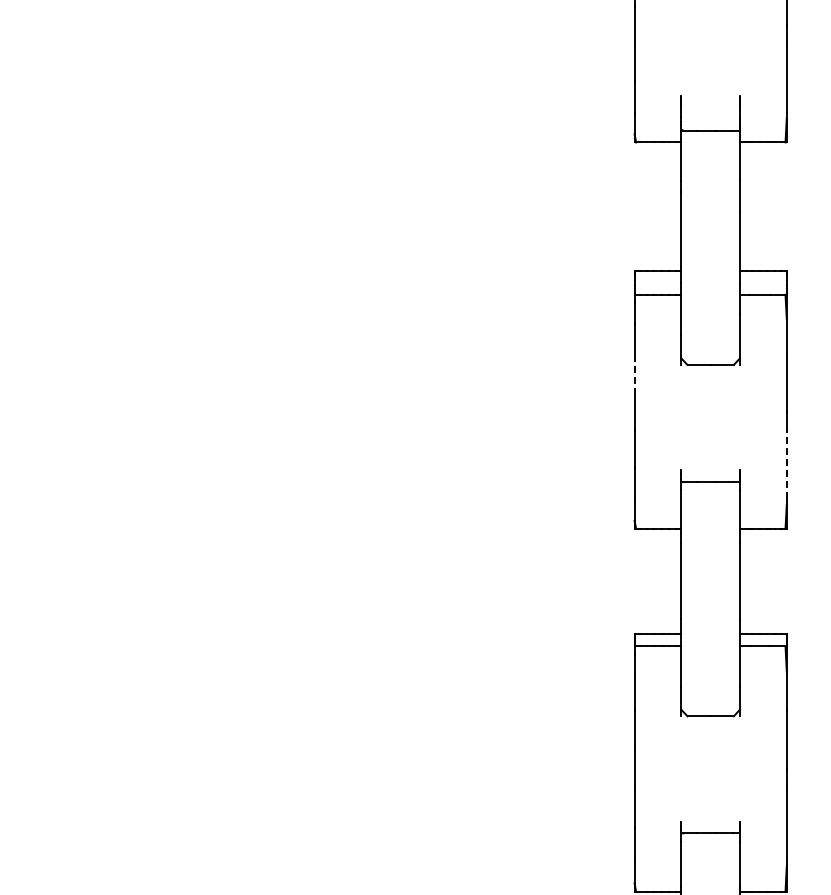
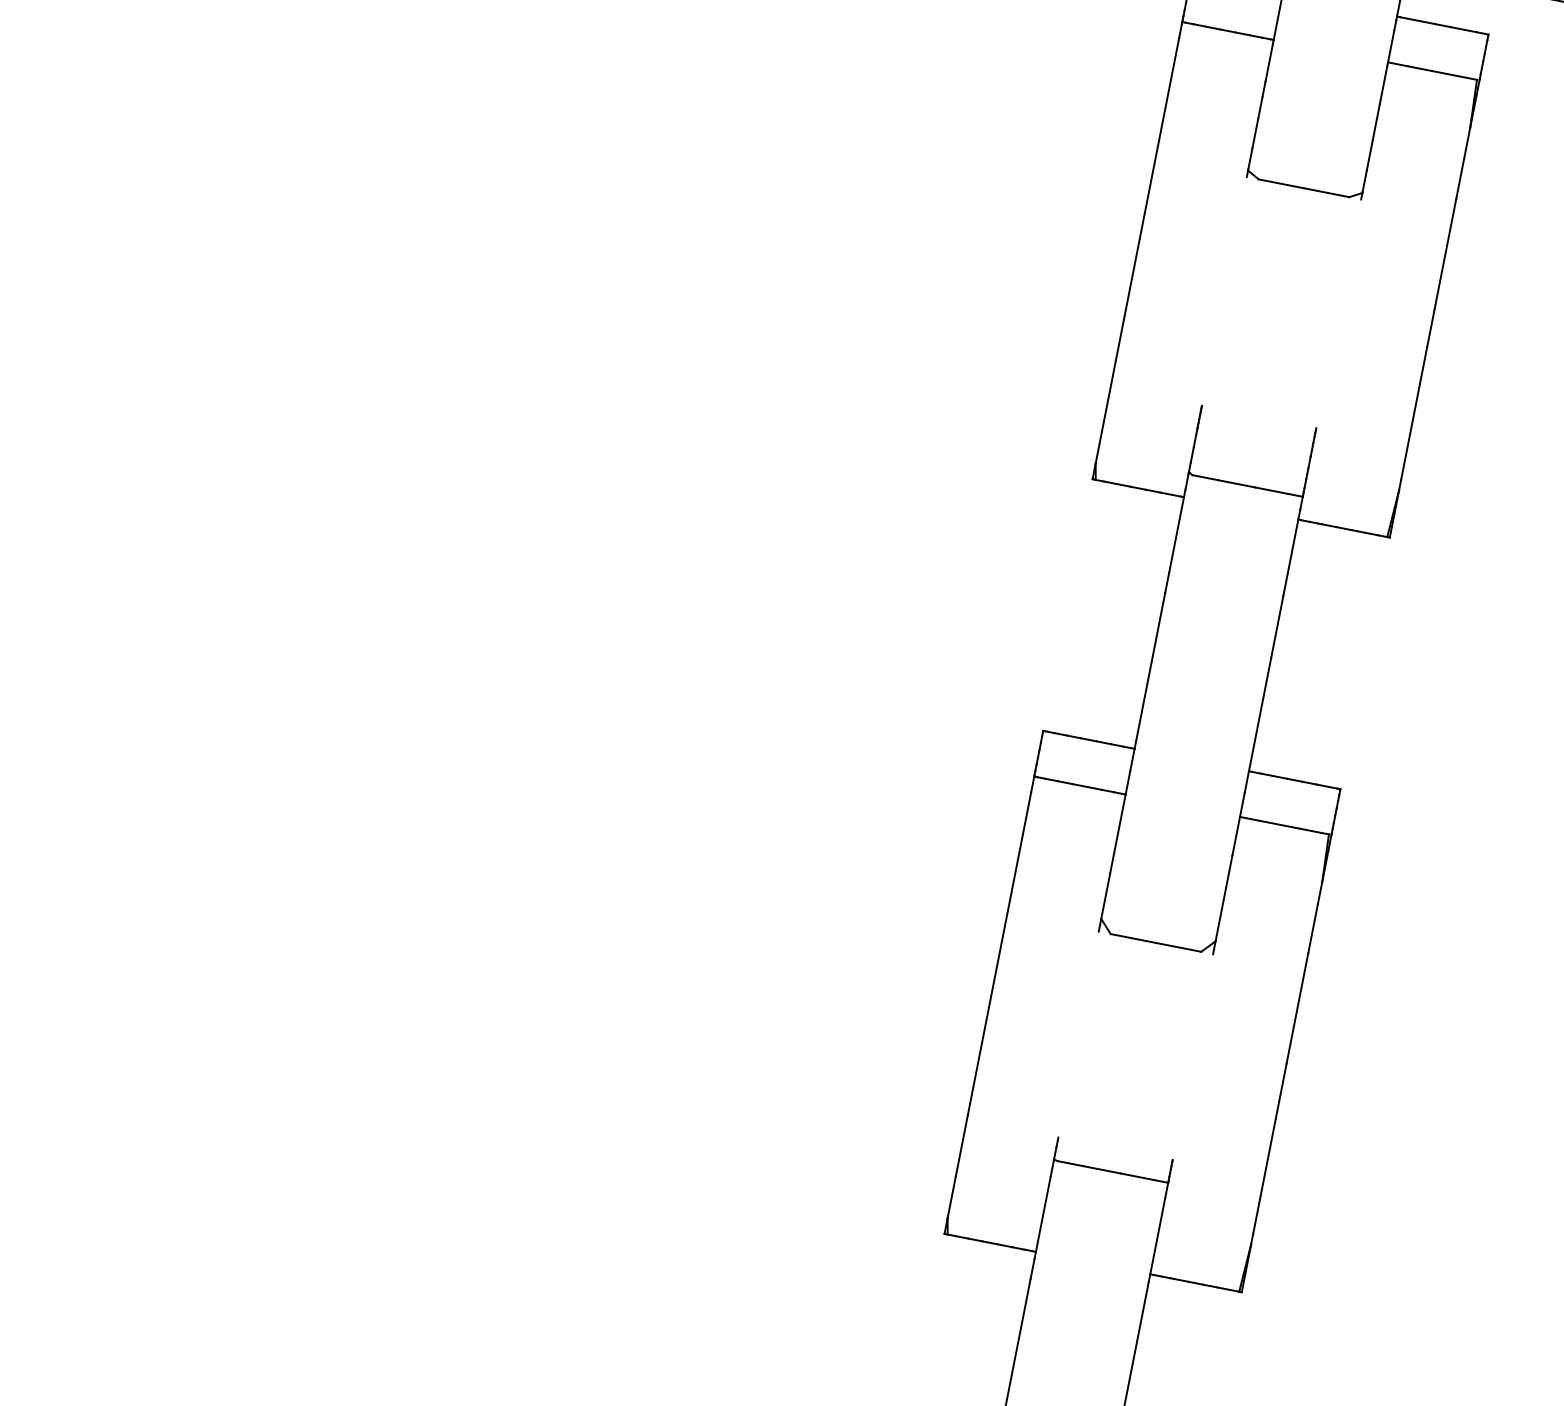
line: (634, 374) -> (1003, 932), dashed -> solid
line: (786, 464) -> (1265, 1166), dashed -> solid

